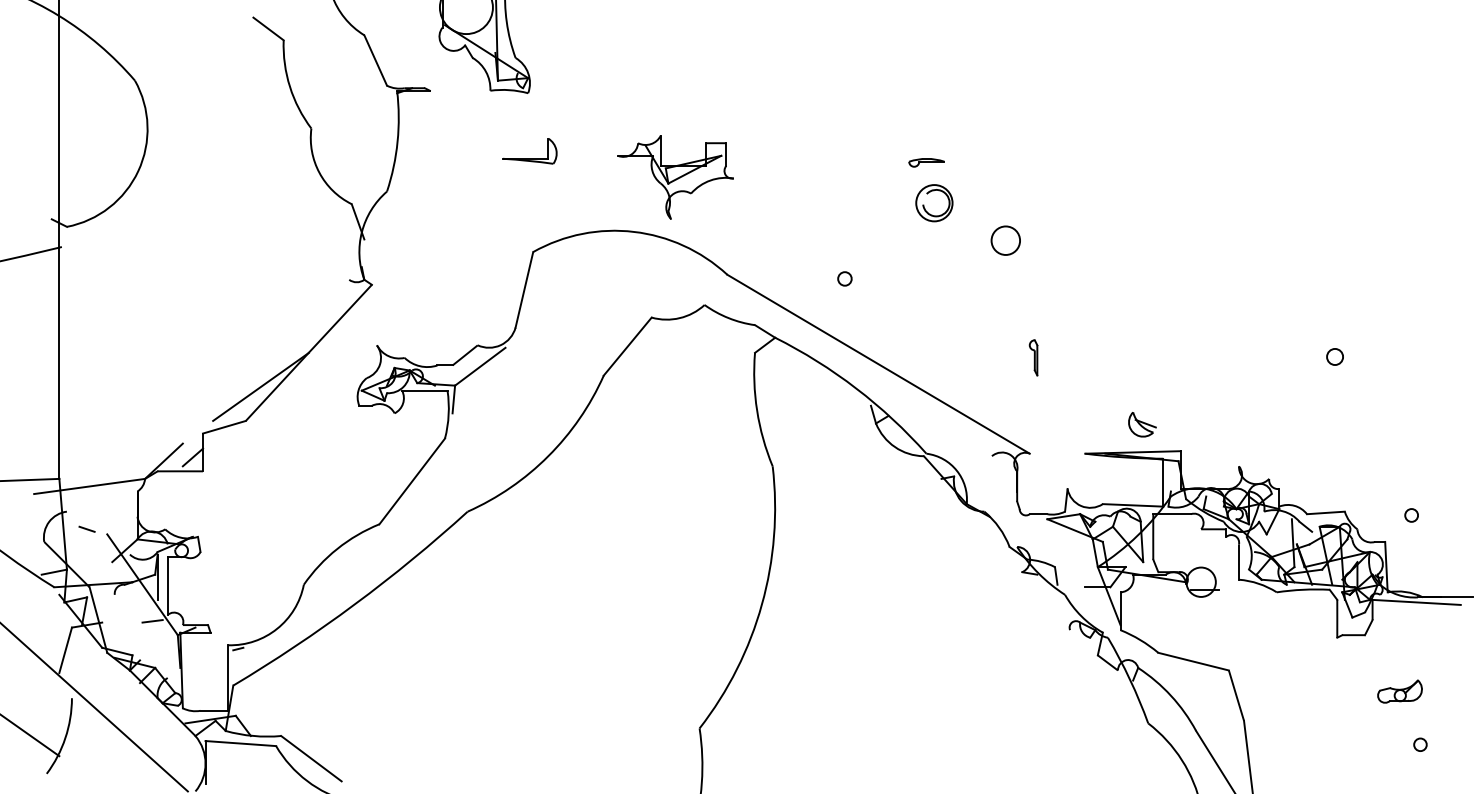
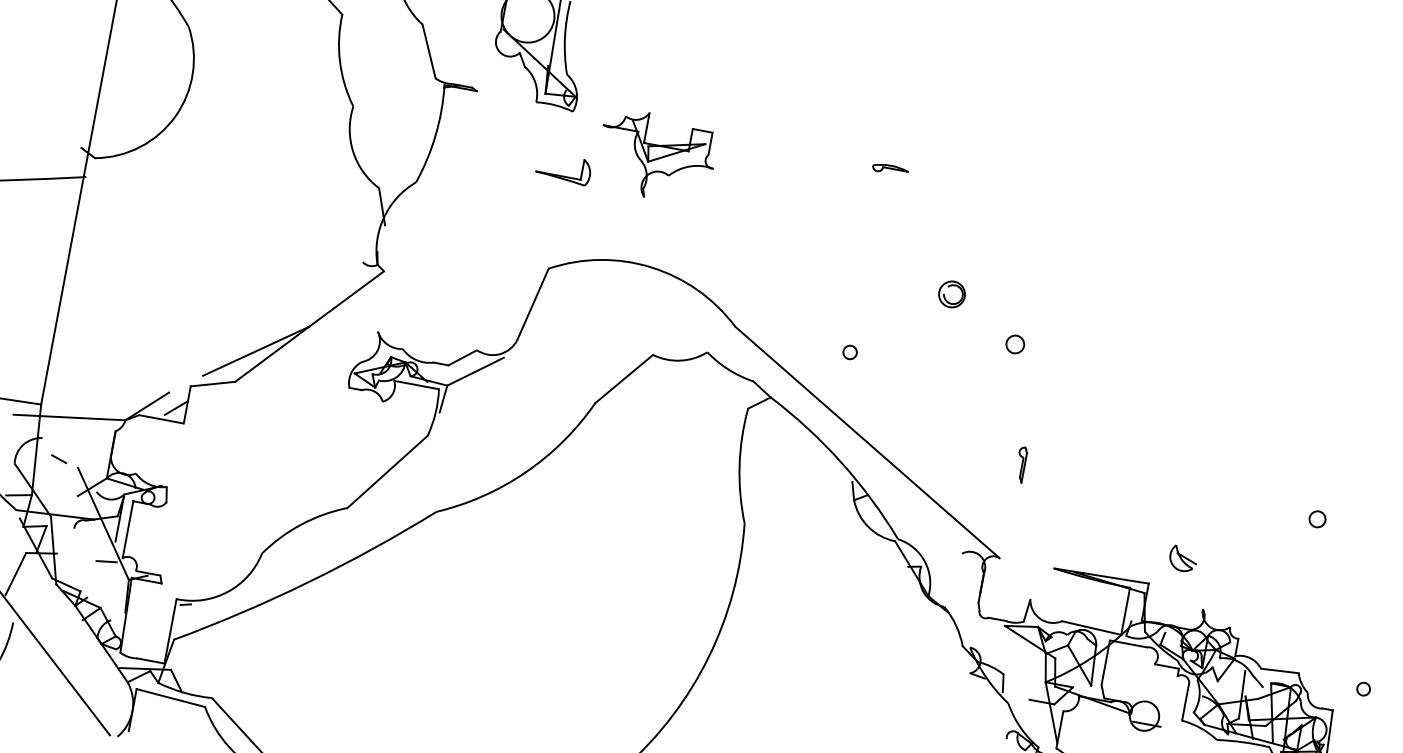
part: (926, 162) -> (890, 169), moved
part: (675, 177) -> (656, 157), moved
part: (934, 202) -> (952, 293), size x0.71
circle: (1005, 240) -> (1015, 344), size x0.62
part: (1142, 424) -> (1183, 558), moved

